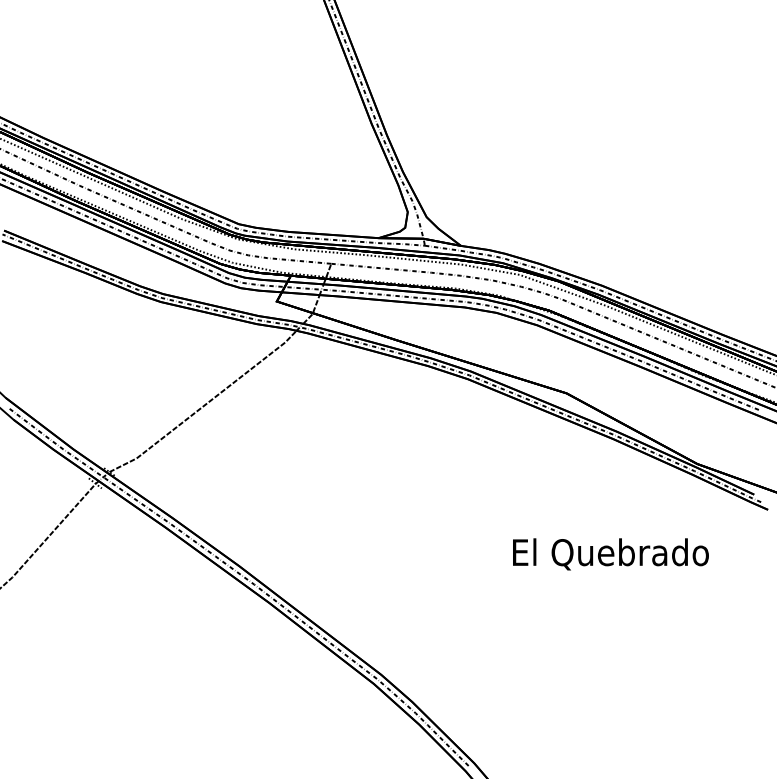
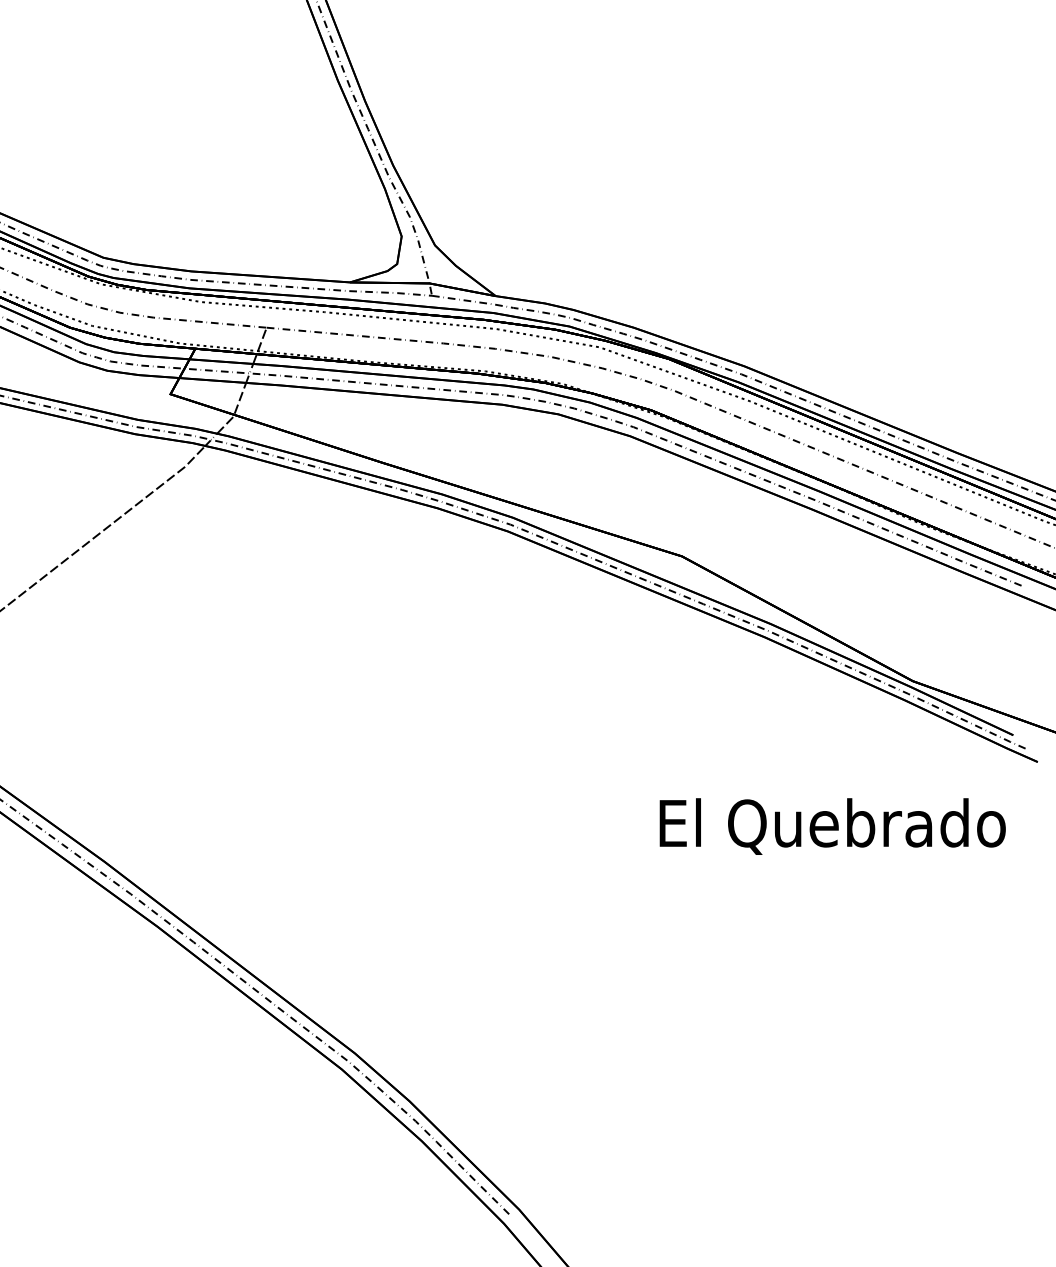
text: (610, 554) -> (831, 826), moved

